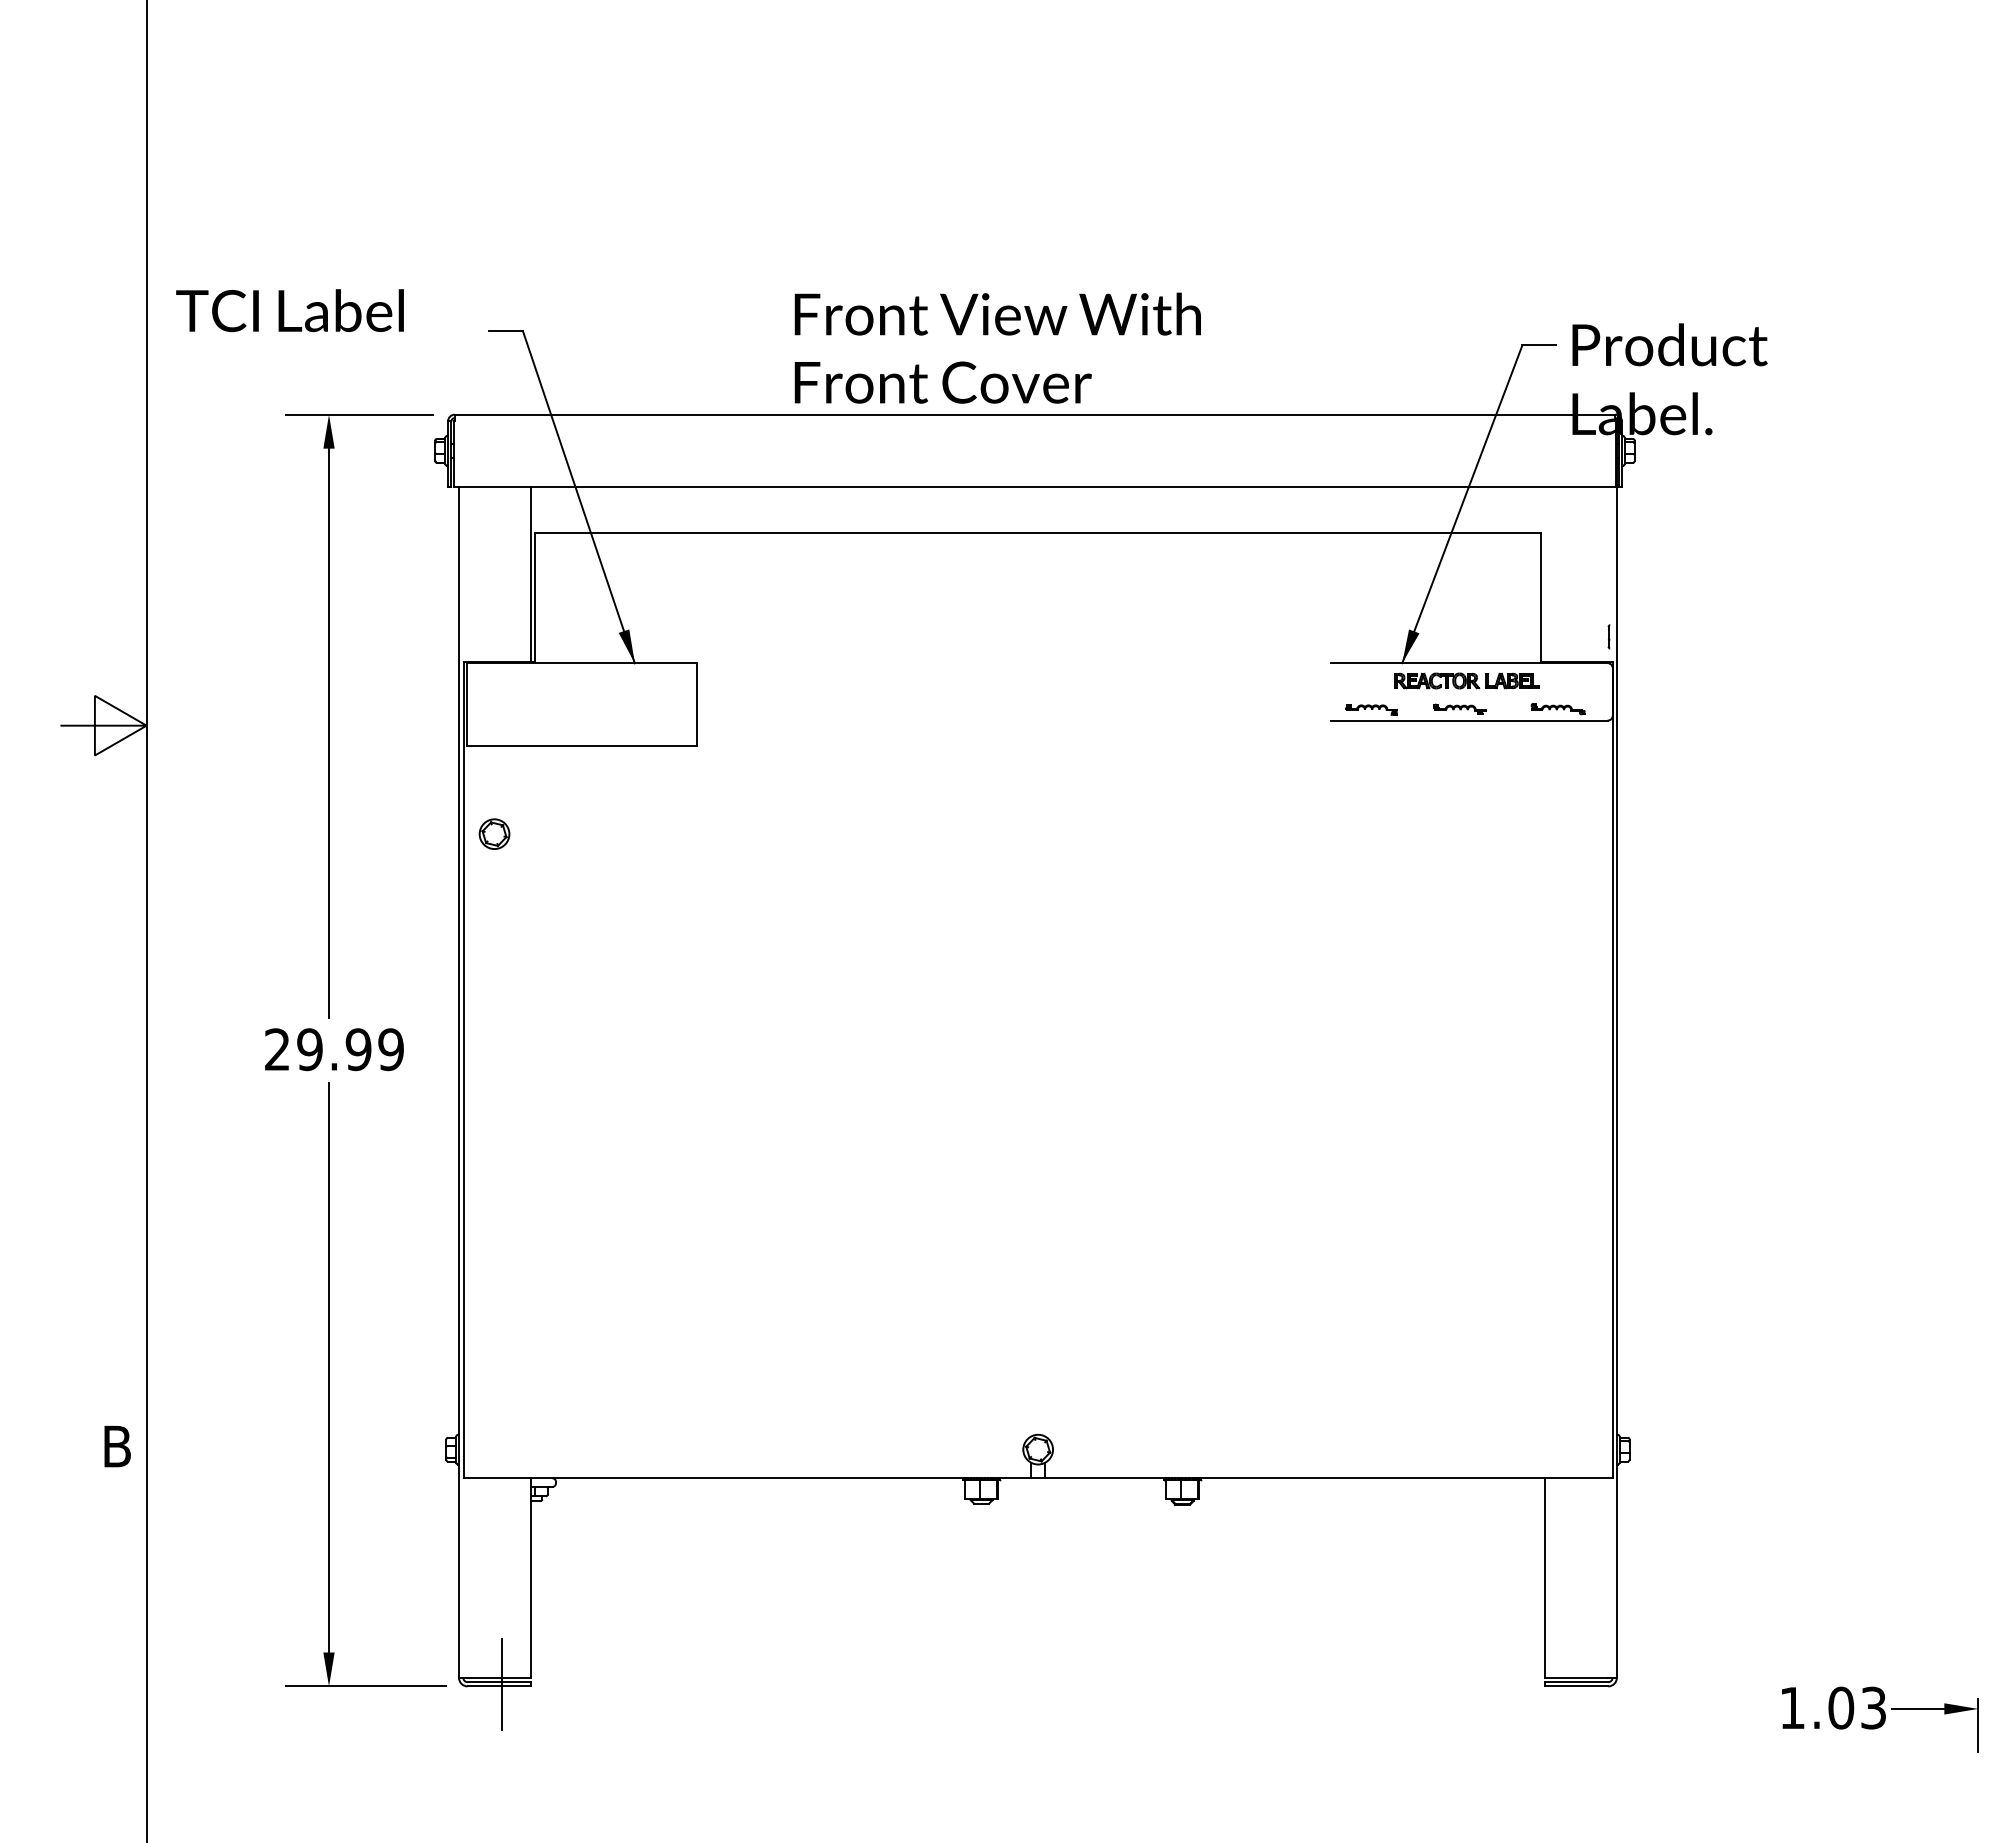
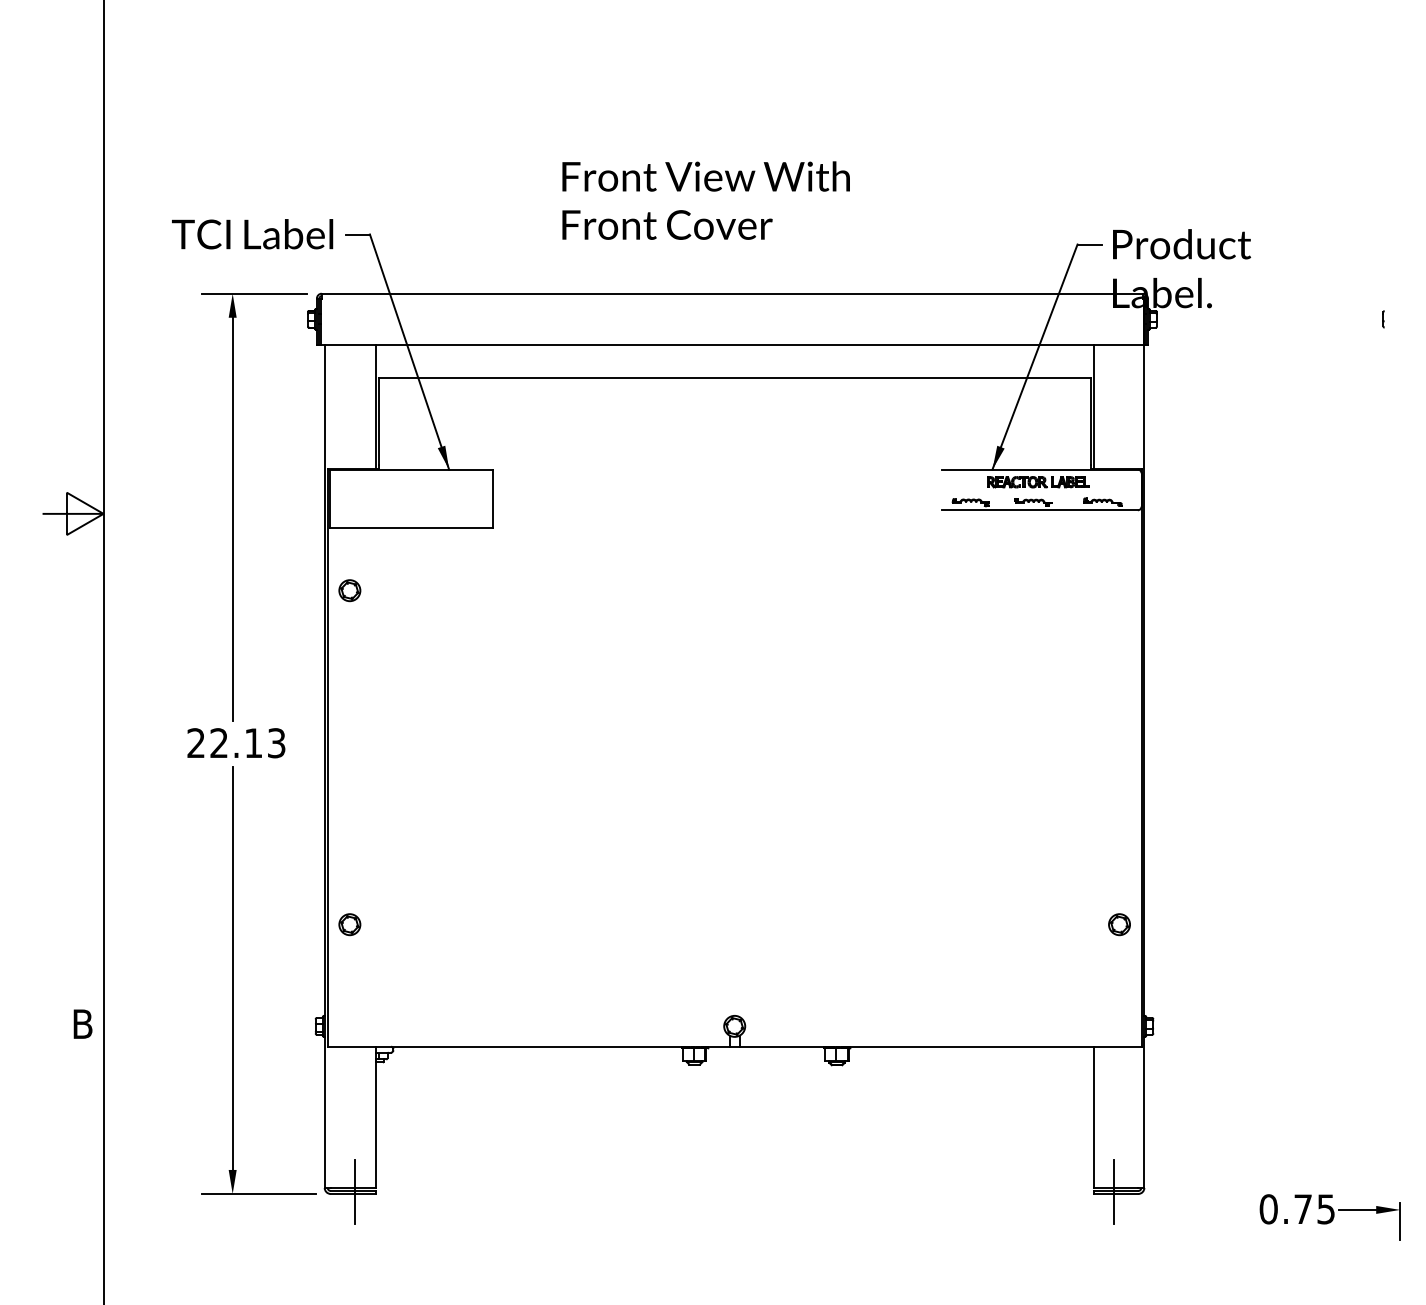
text: (289, 310) -> (252, 234), moved
text: (997, 347) -> (705, 200), moved
line: (1545, 573) -> (1093, 406), added
part: (1608, 636) -> (1383, 319), moved
text: (350, 1049) -> (247, 743), 29.99 -> 22.13
part: (494, 1305) -> (349, 924), added
part: (1581, 1305) -> (1119, 924), added
line: (1573, 1684) -> (1113, 1192), added
text: (1832, 1707) -> (1297, 1208), 1.03 -> 0.75

